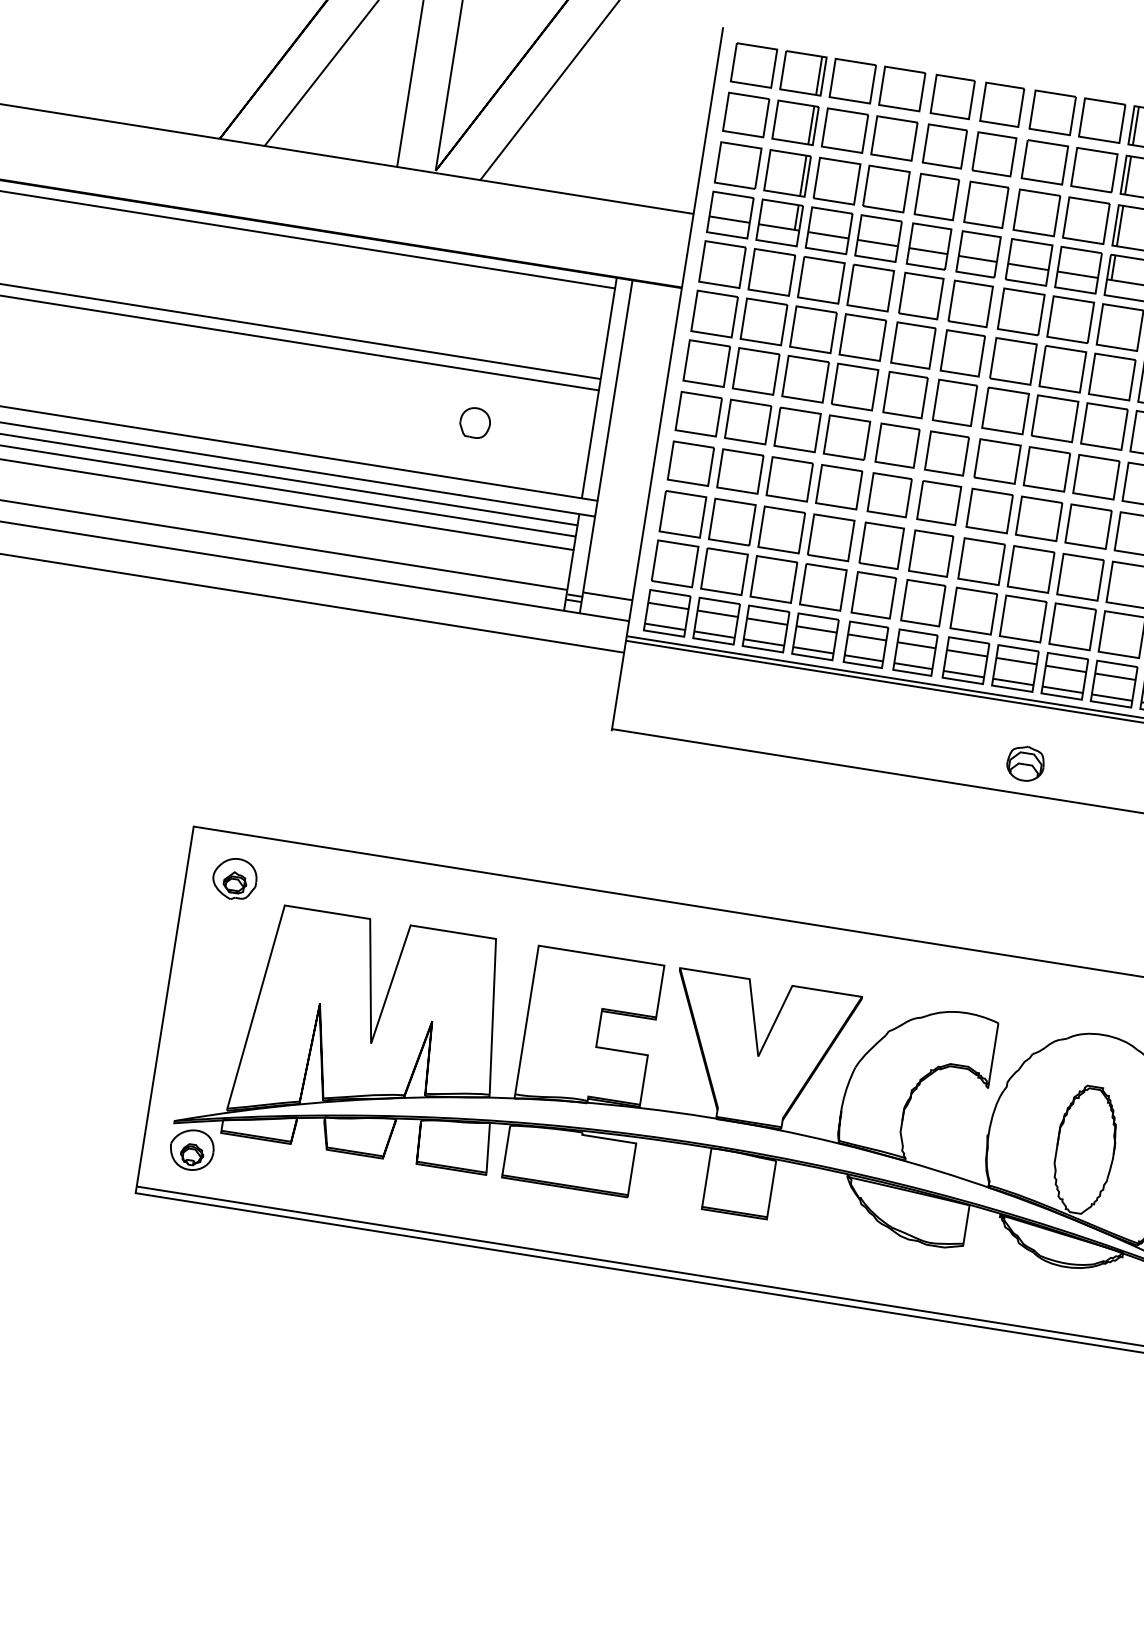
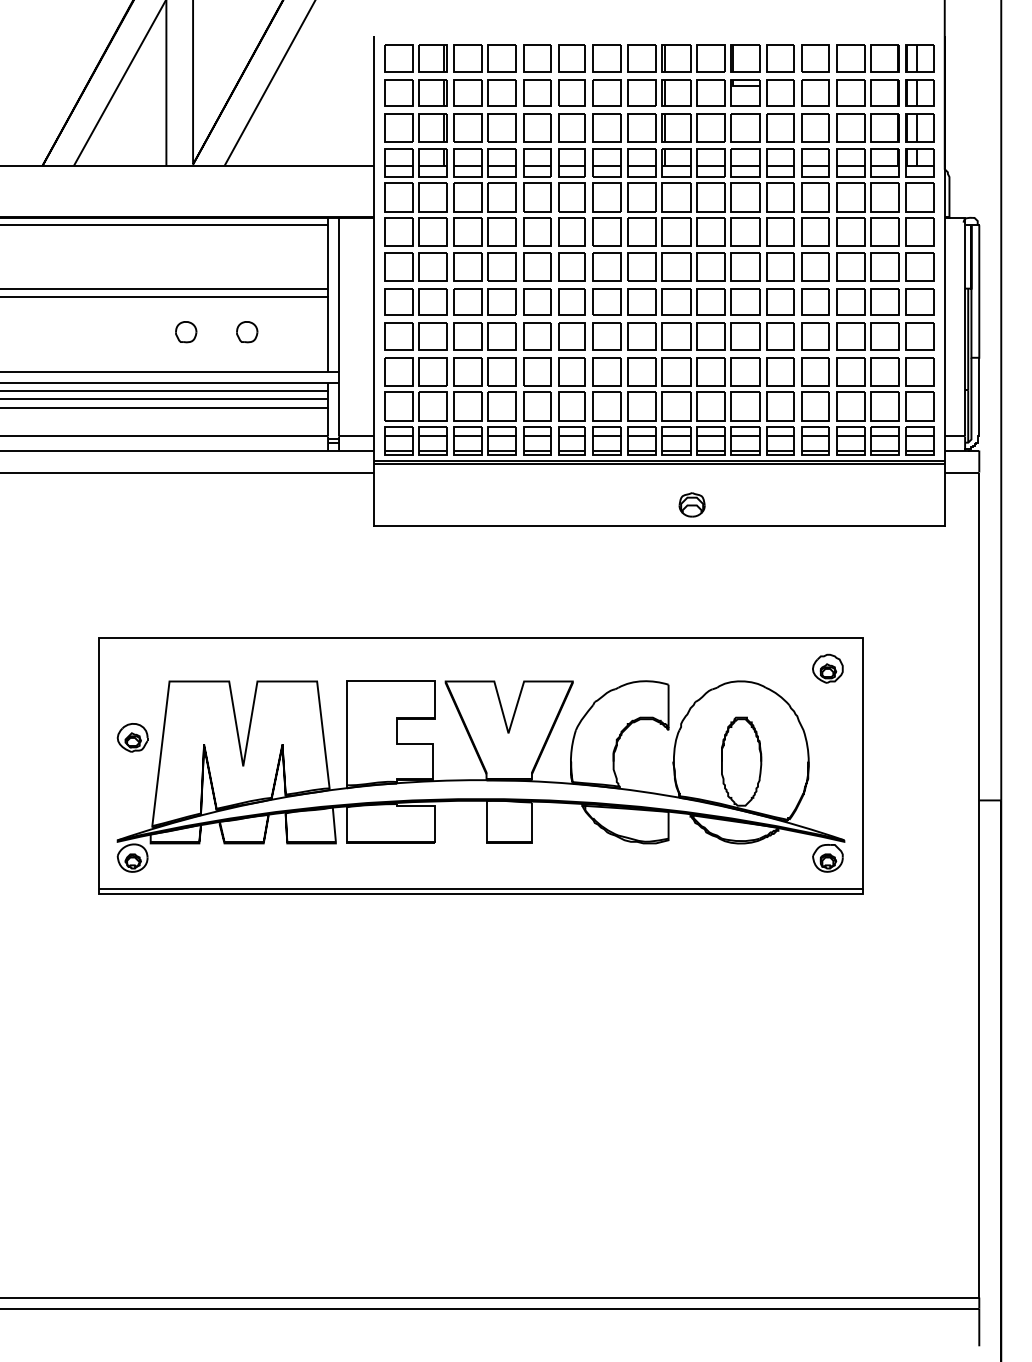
part: (388, 409) -> (186, 332), added
part: (1024, 762) -> (691, 504), moved
part: (234, 878) -> (132, 737), moved

